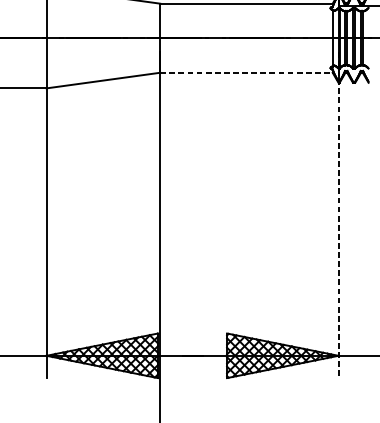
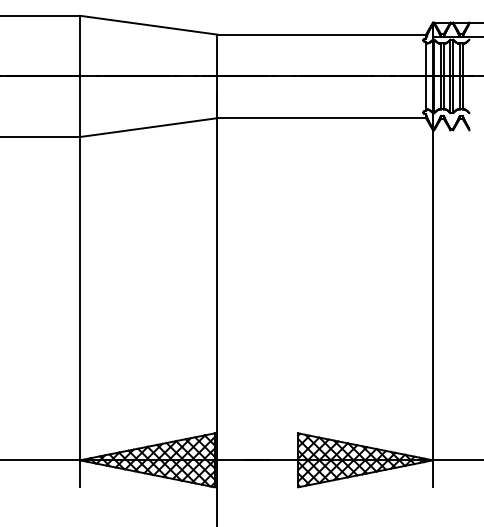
line: (247, 73) -> (322, 118), dashed -> solid
line: (338, 215) -> (432, 290), dashed -> solid

